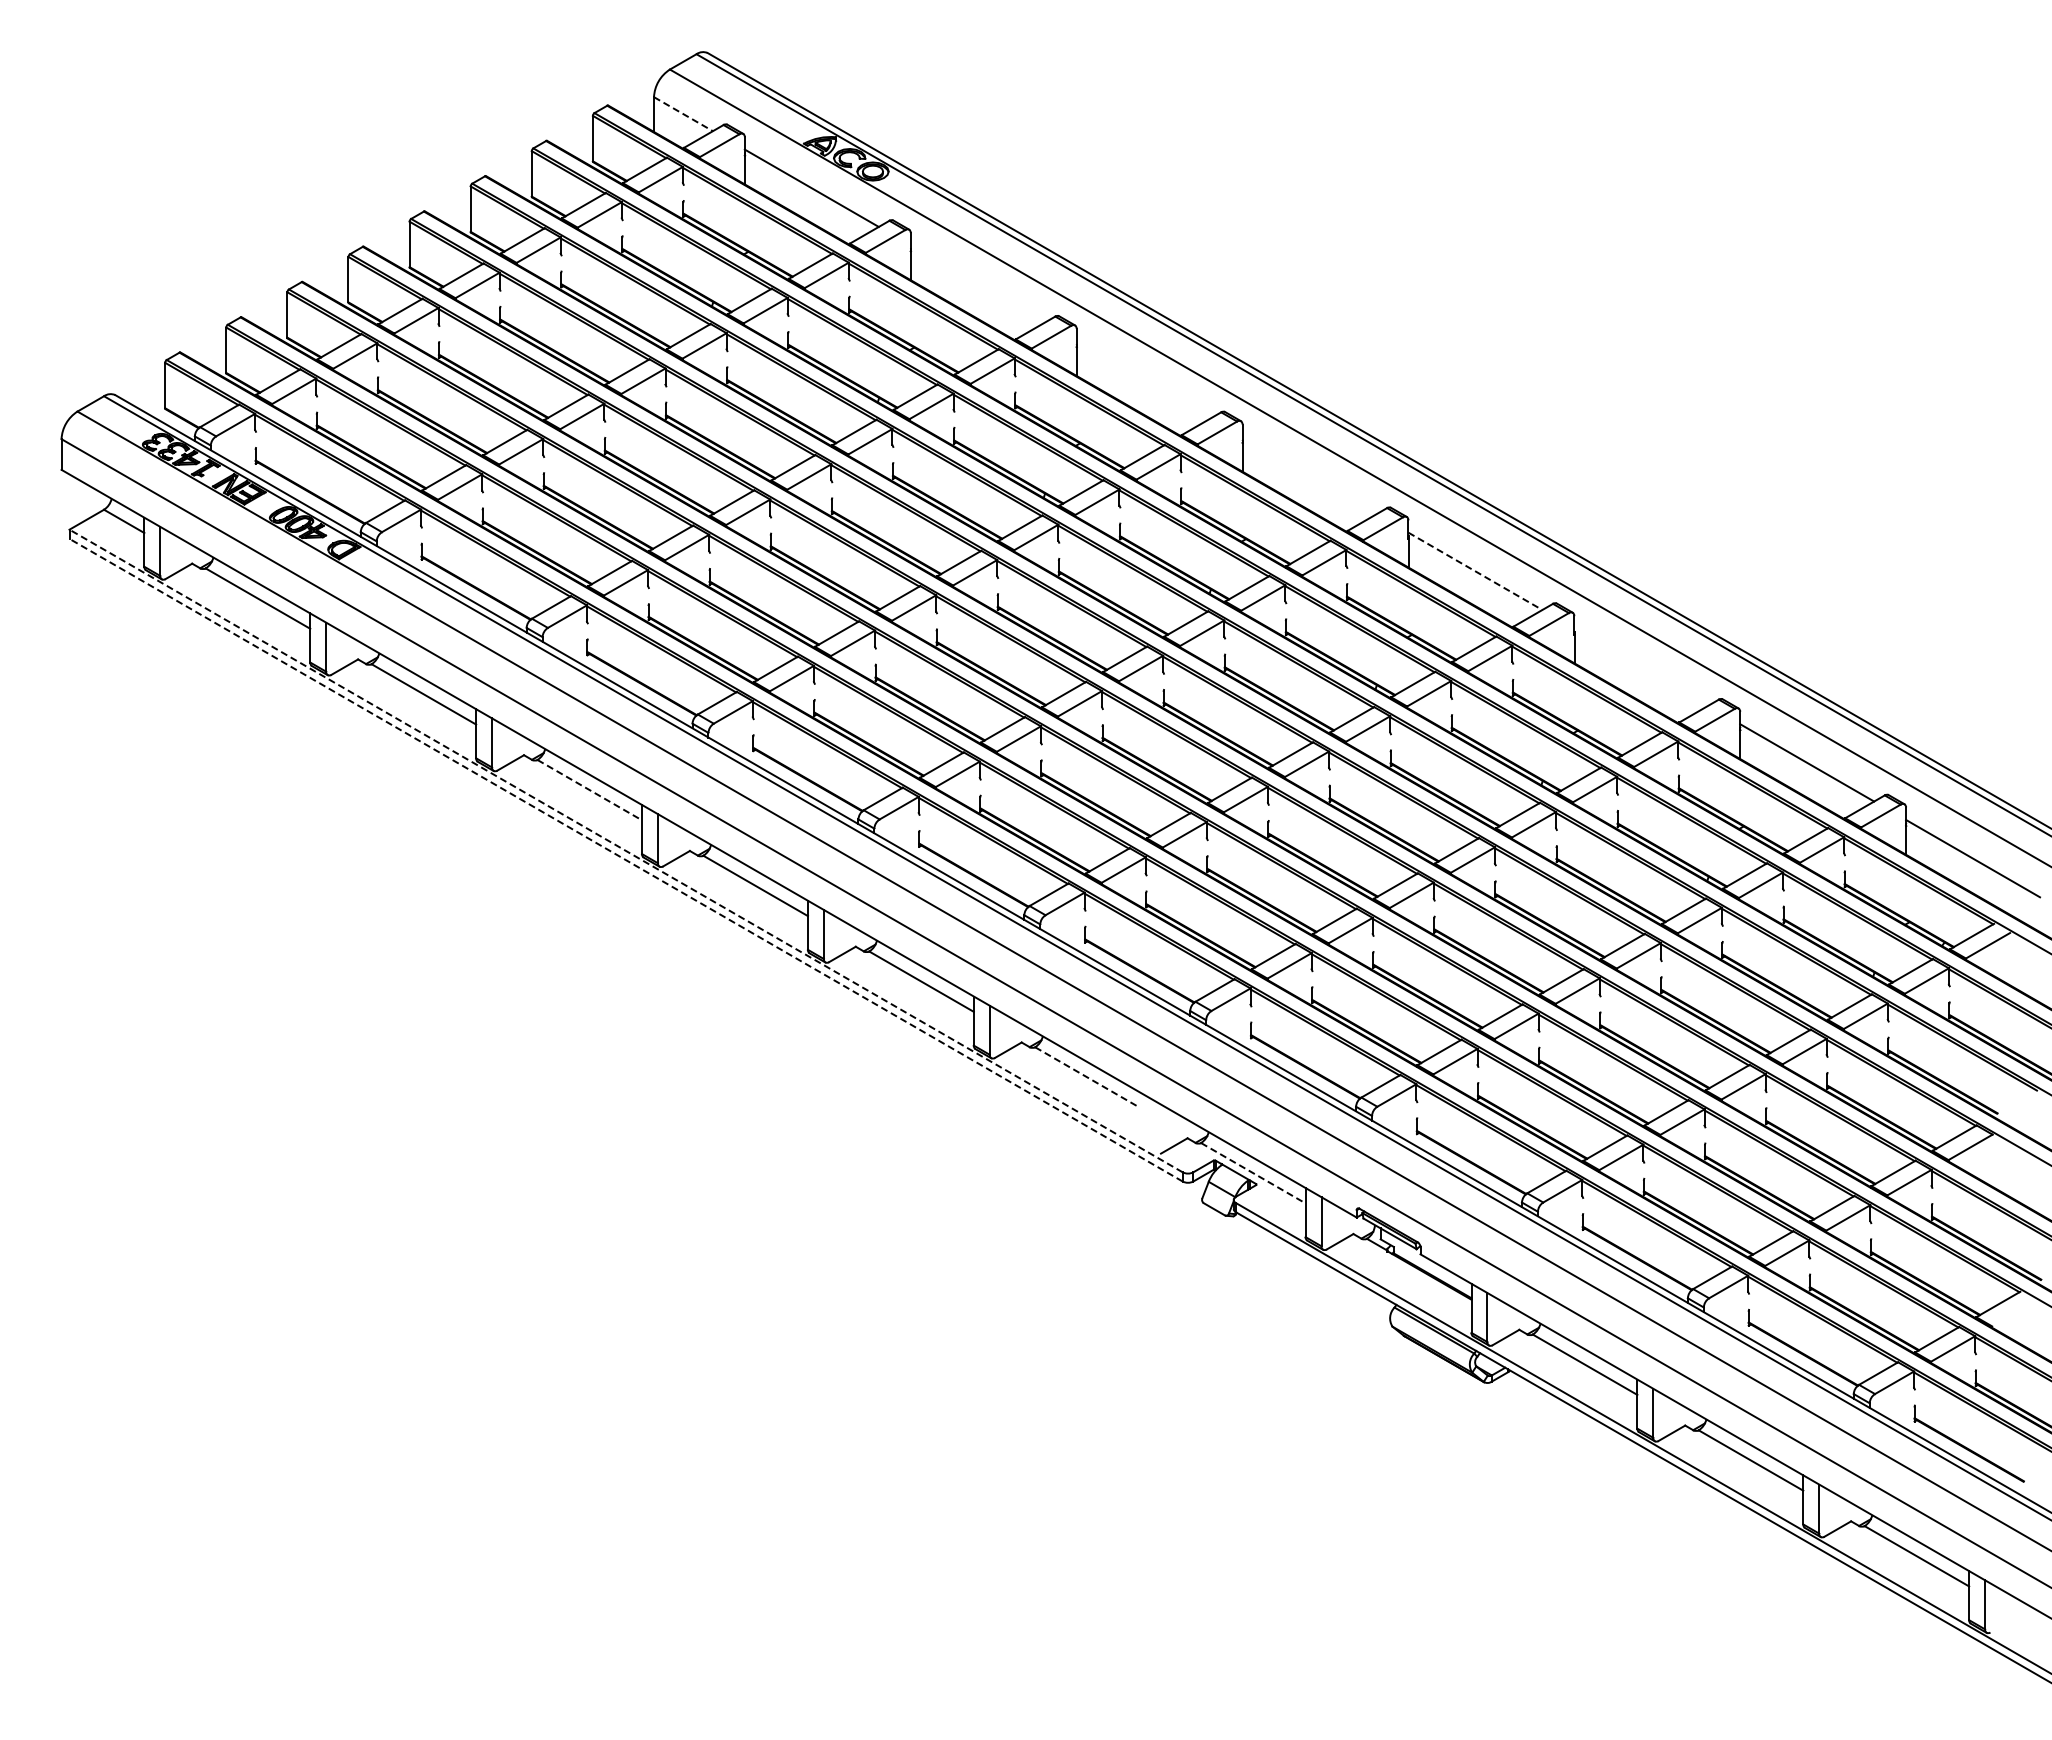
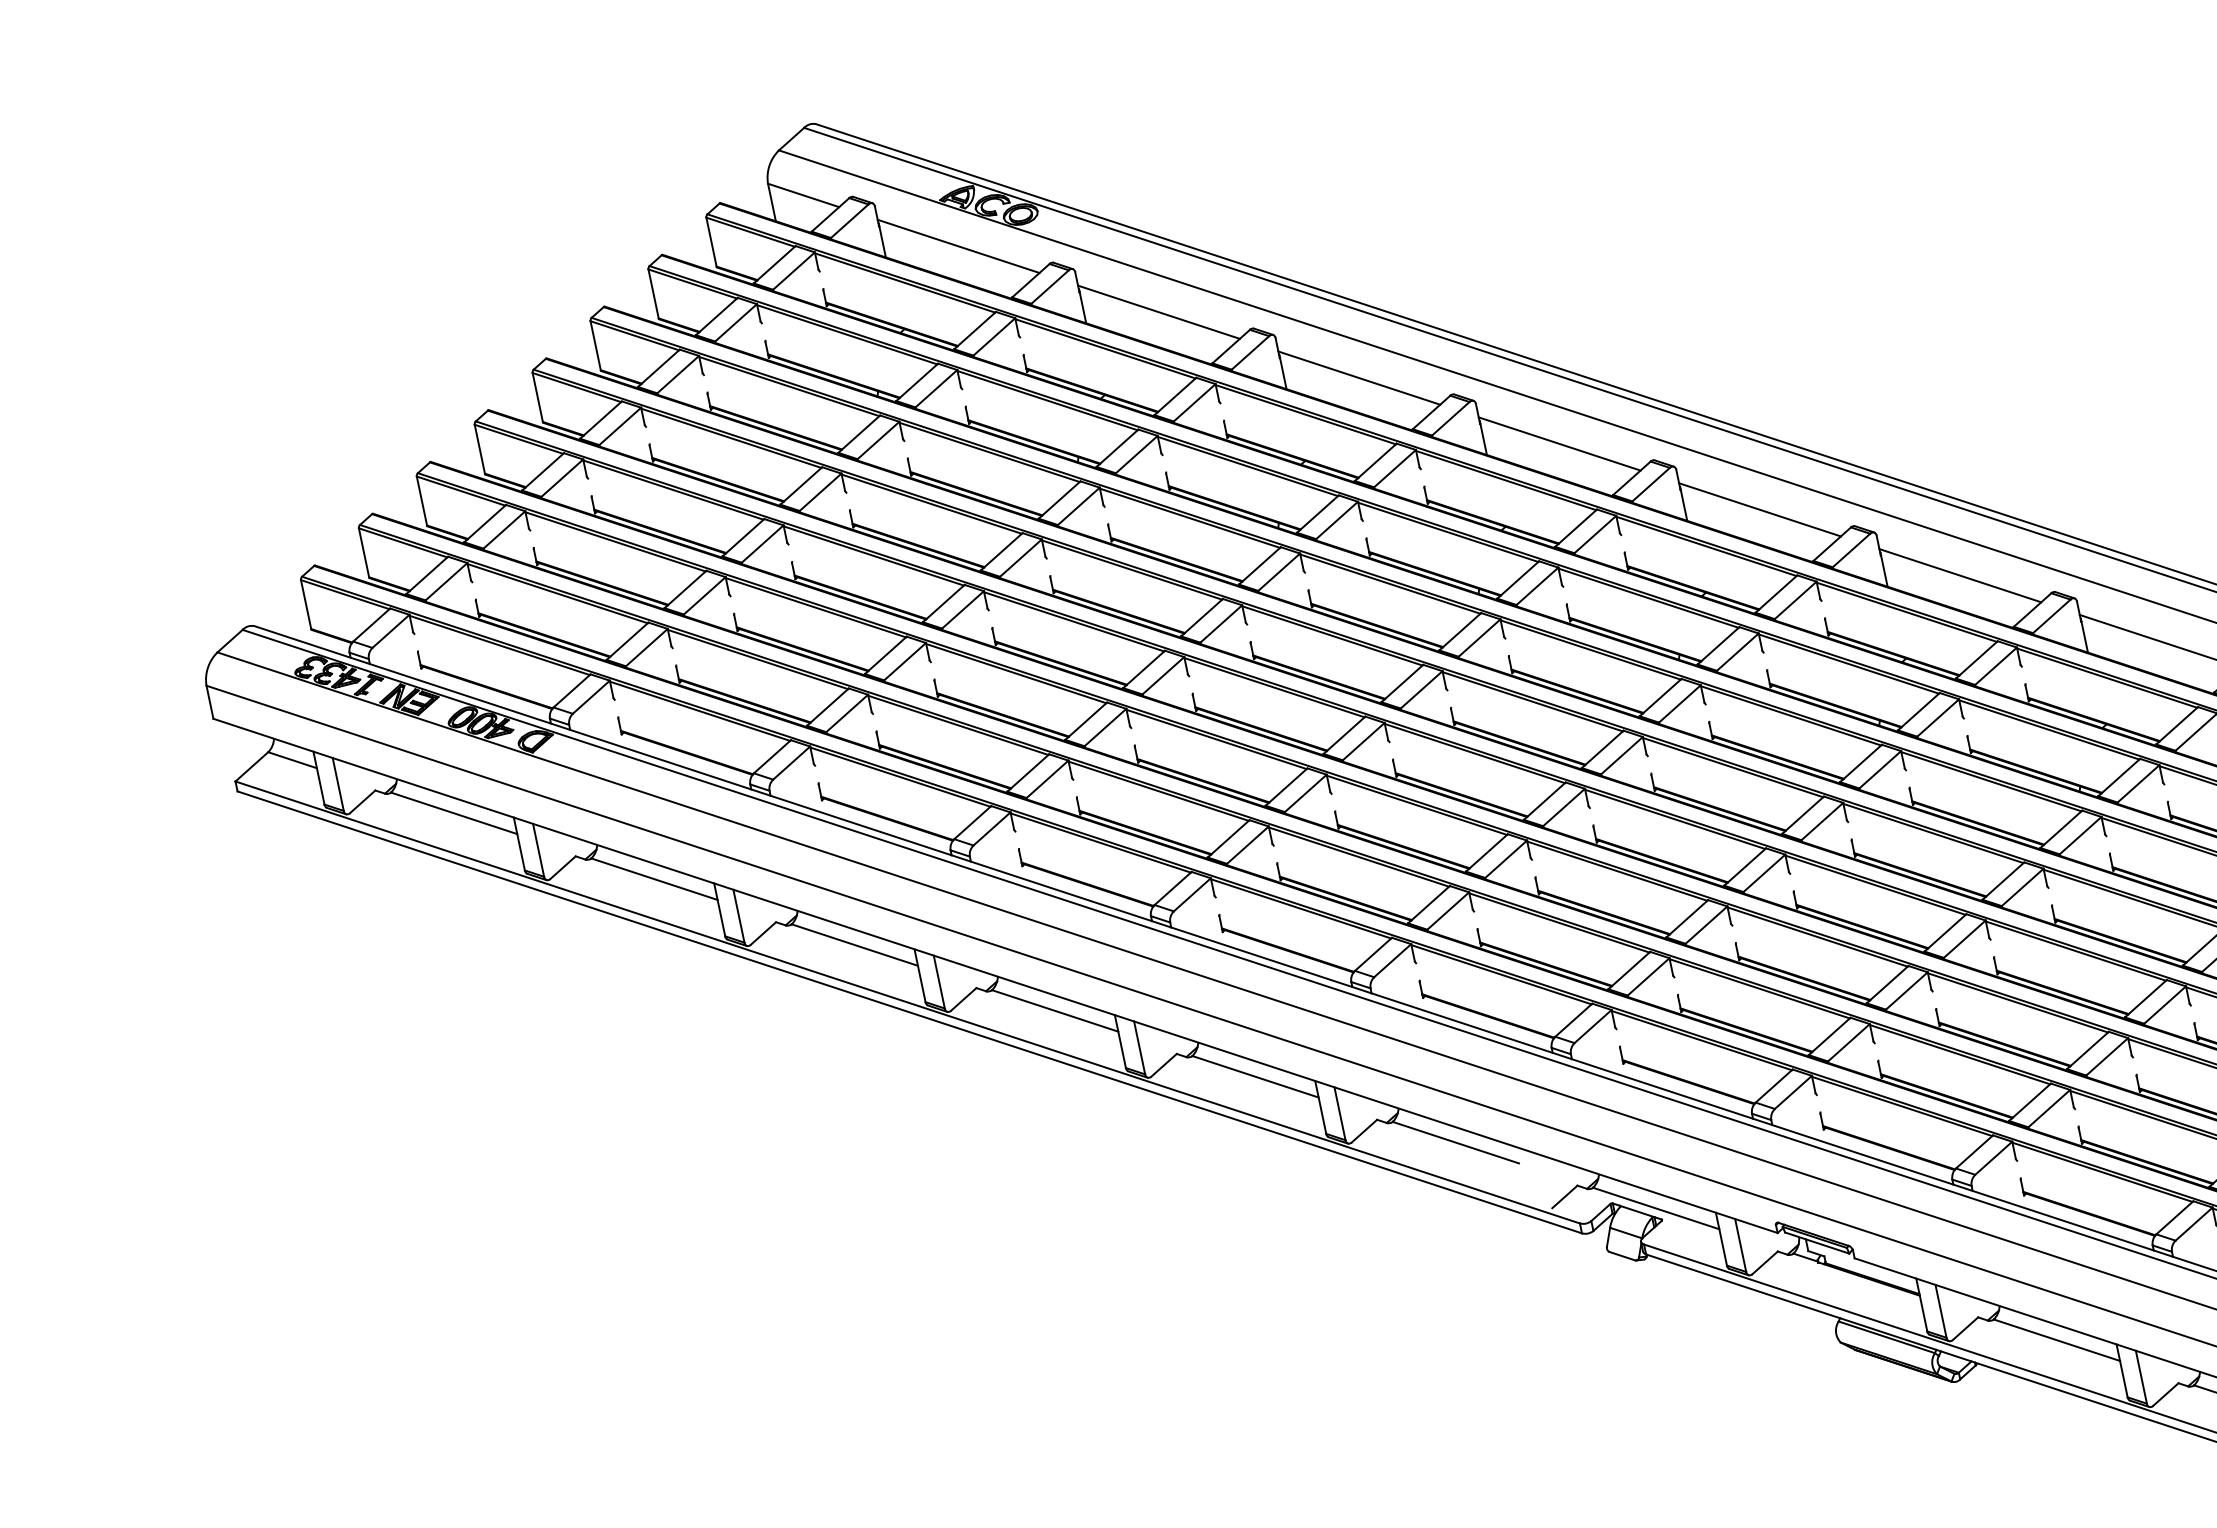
line: (683, 114) -> (803, 195), dashed -> solid
line: (977, 283) -> (1158, 311), added
line: (1143, 379) -> (1359, 377), added
line: (1309, 475) -> (1559, 443), added
line: (1475, 571) -> (1760, 509), dashed -> solid
line: (1641, 666) -> (1960, 575), added
line: (590, 790) -> (855, 945), dashed -> solid
line: (626, 851) -> (908, 1002), dashed -> solid
line: (626, 860) -> (910, 1012), dashed -> solid
line: (1087, 1077) -> (1455, 1142), dashed -> solid
line: (1253, 1173) -> (1656, 1208), dashed -> solid

